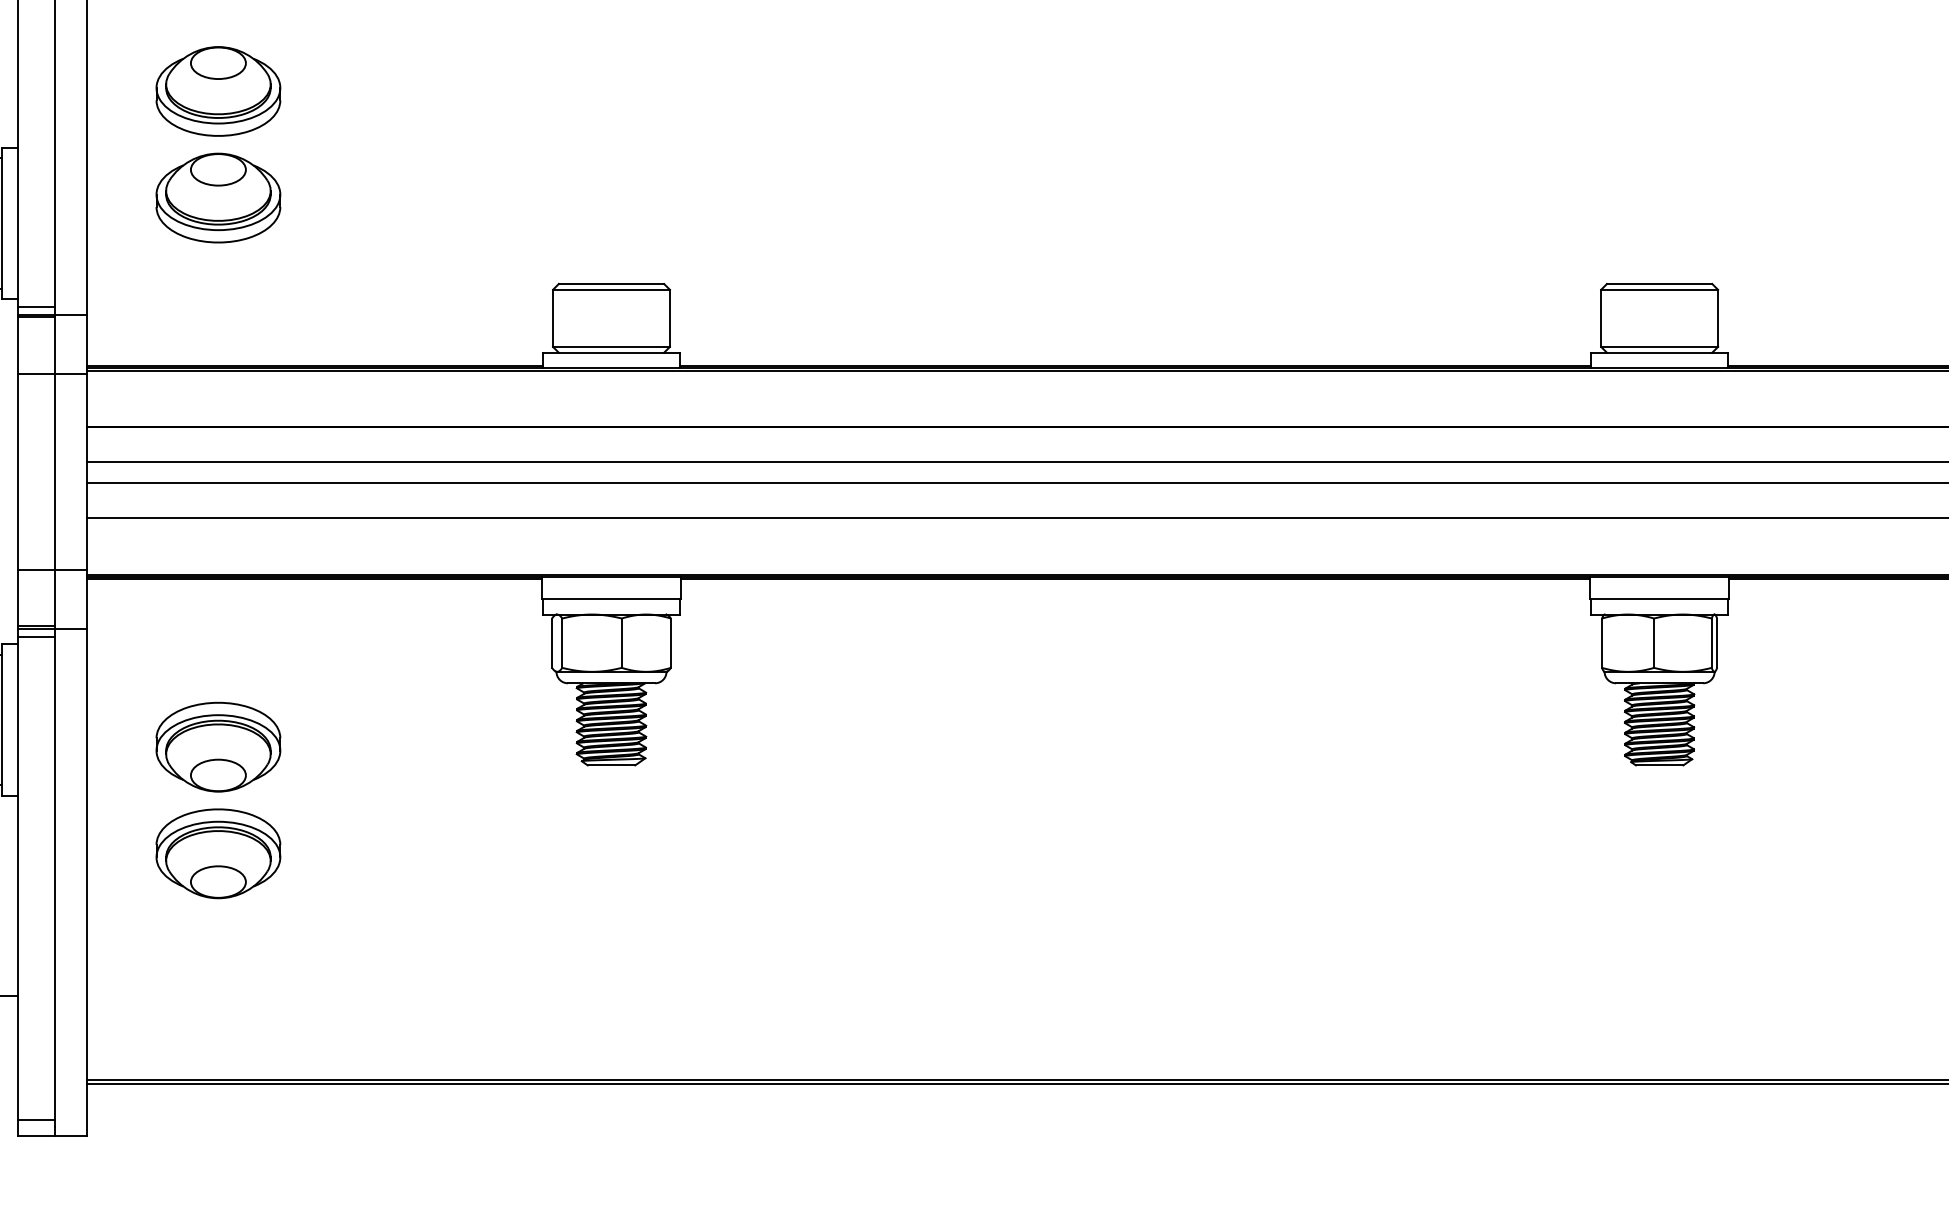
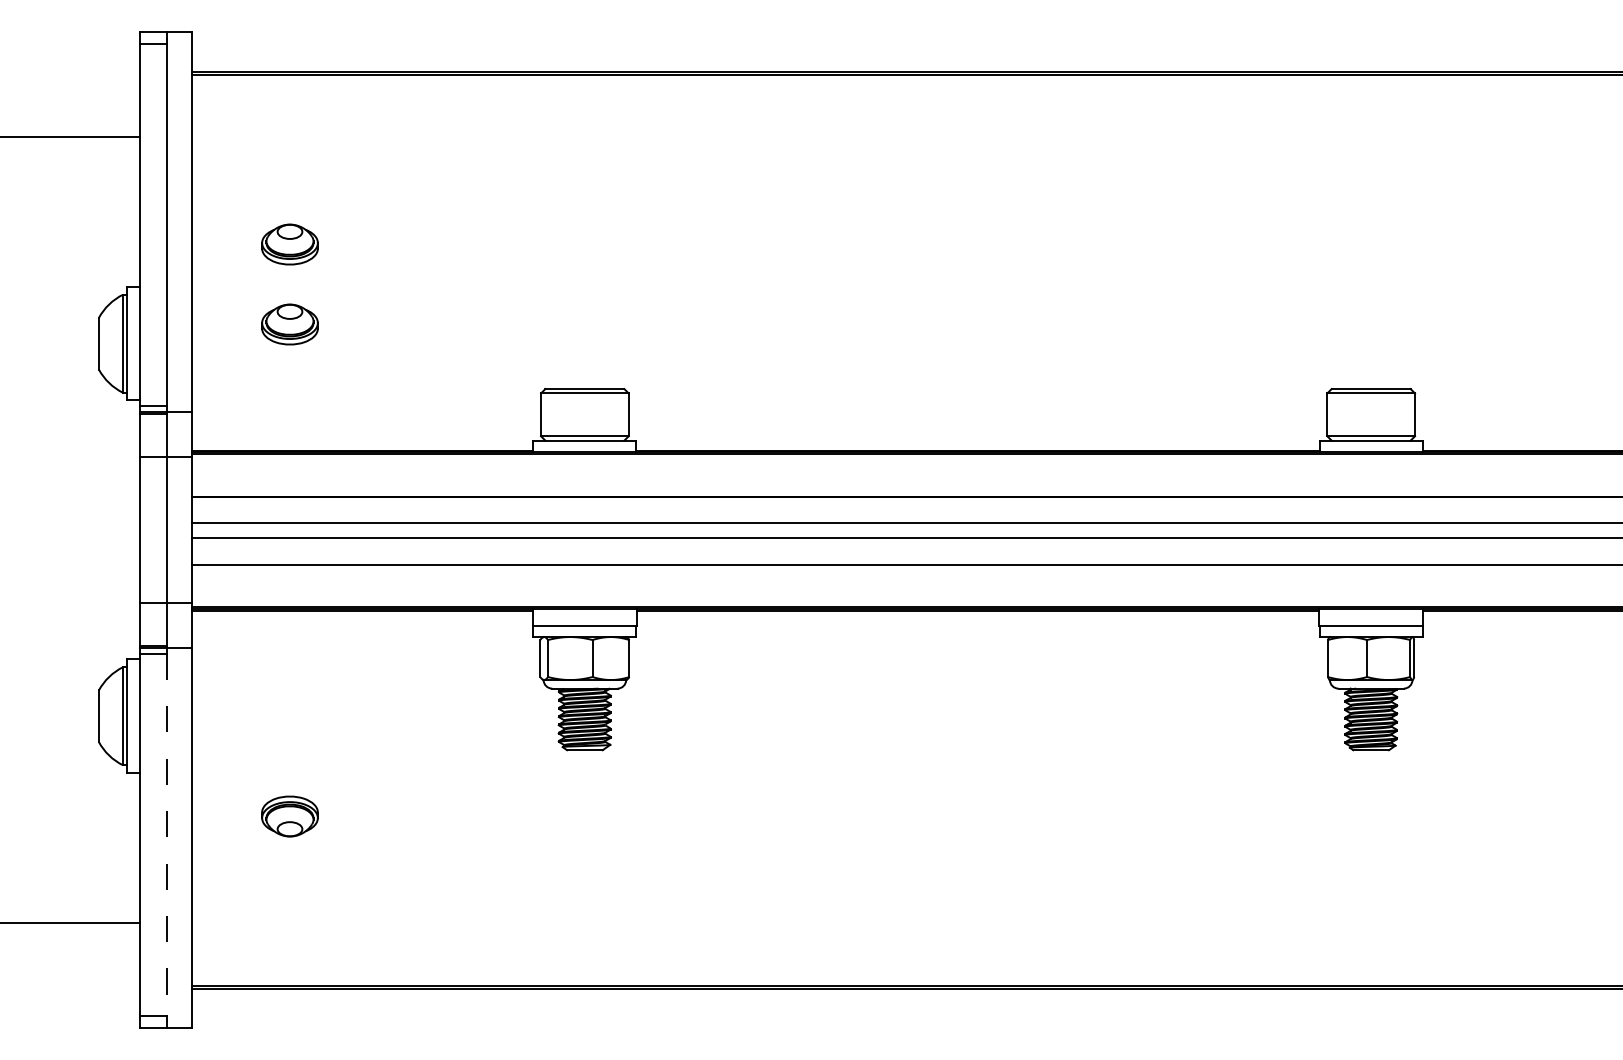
part: (217, 91) -> (289, 244), size x0.6
part: (217, 197) -> (289, 324), size x0.6
part: (217, 747) -> (289, 736), removed
part: (217, 853) -> (289, 816), size x0.6
line: (55, 879) -> (167, 835), solid -> dashed

